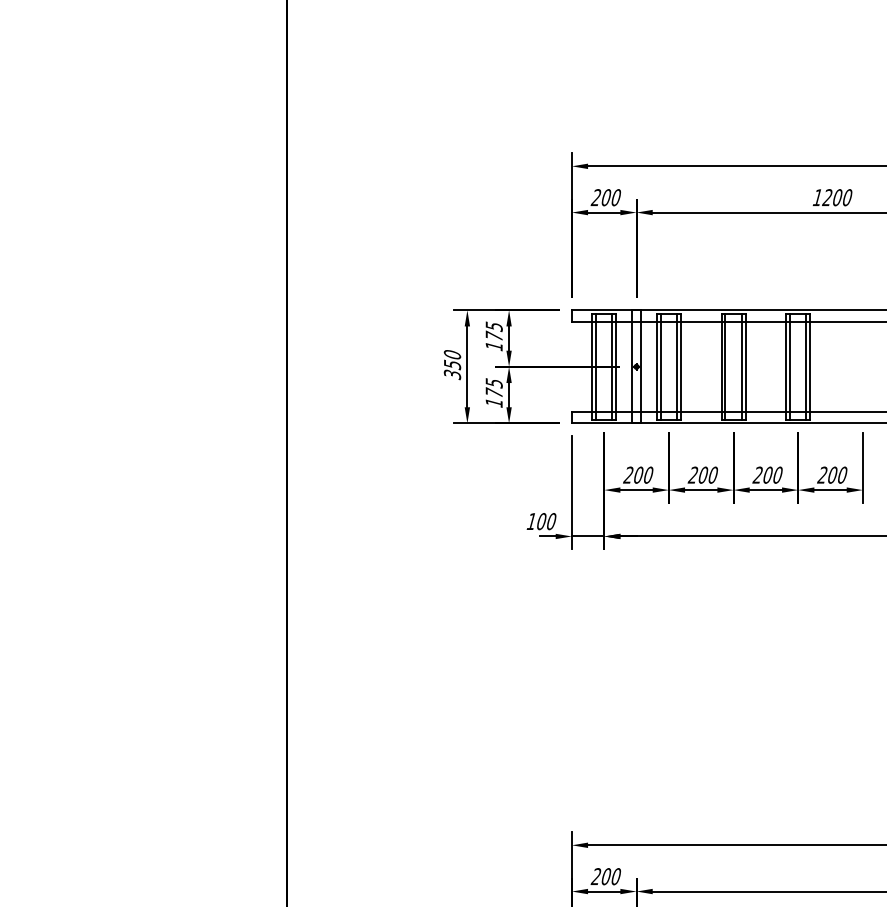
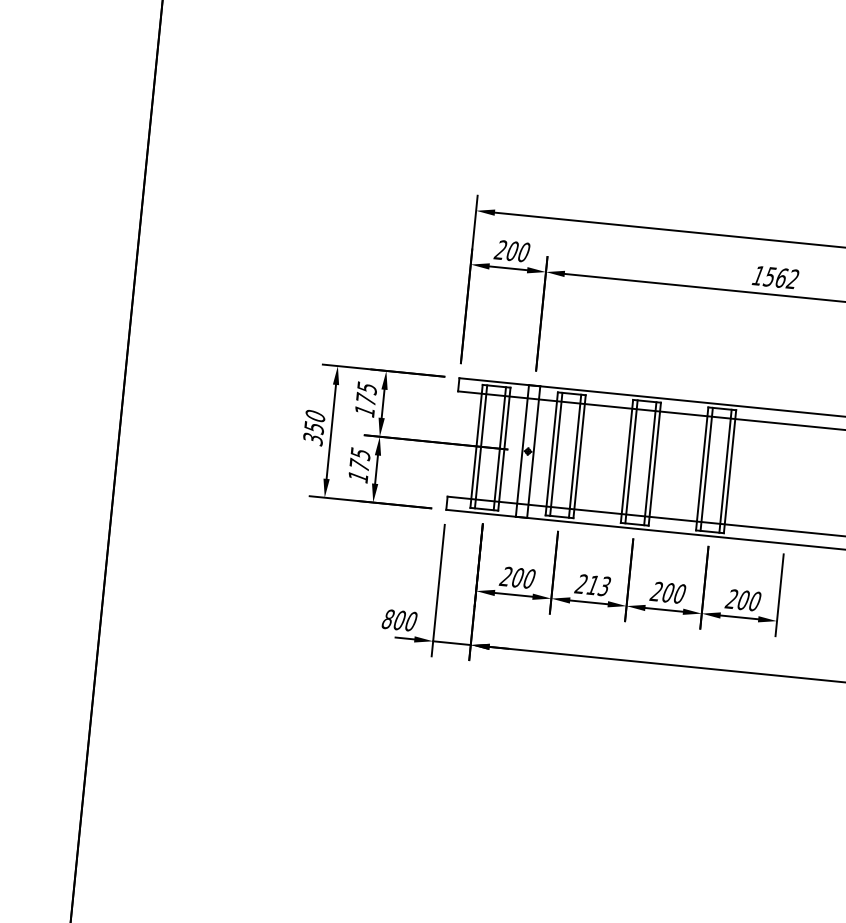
text: (837, 197) -> (781, 277), 1200 -> 1562
text: (707, 474) -> (598, 584), 200 -> 213
text: (531, 521) -> (387, 619), 100 -> 800

